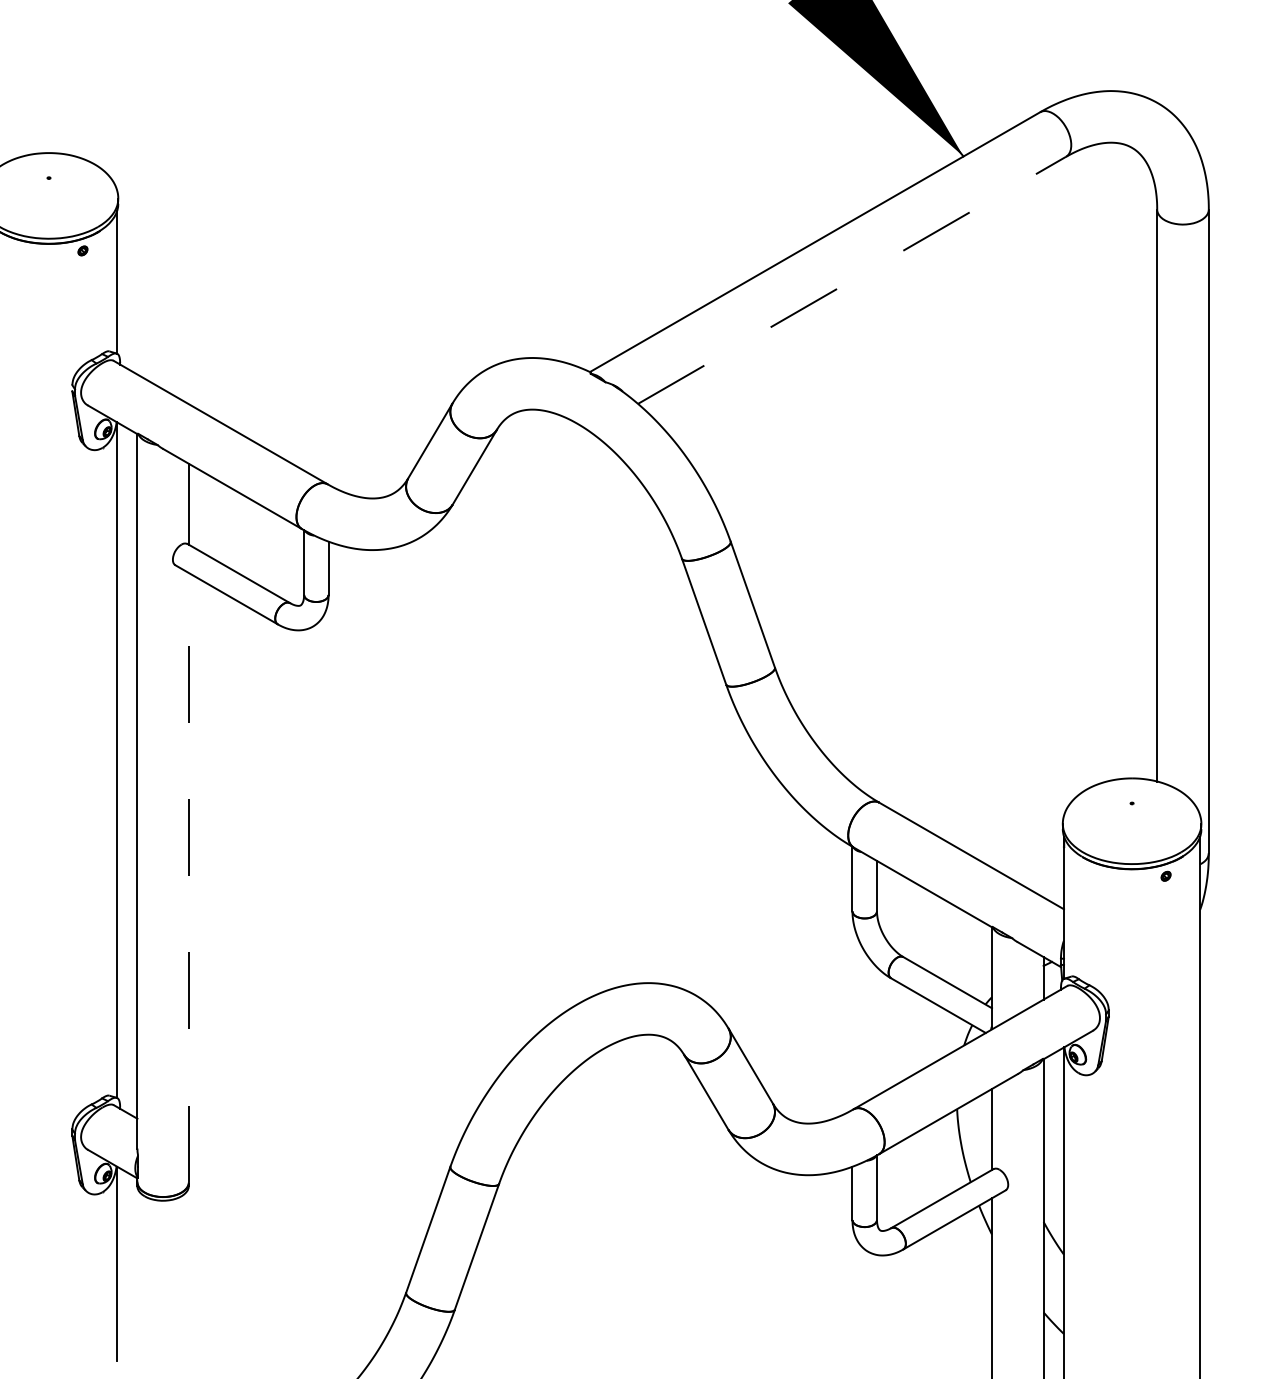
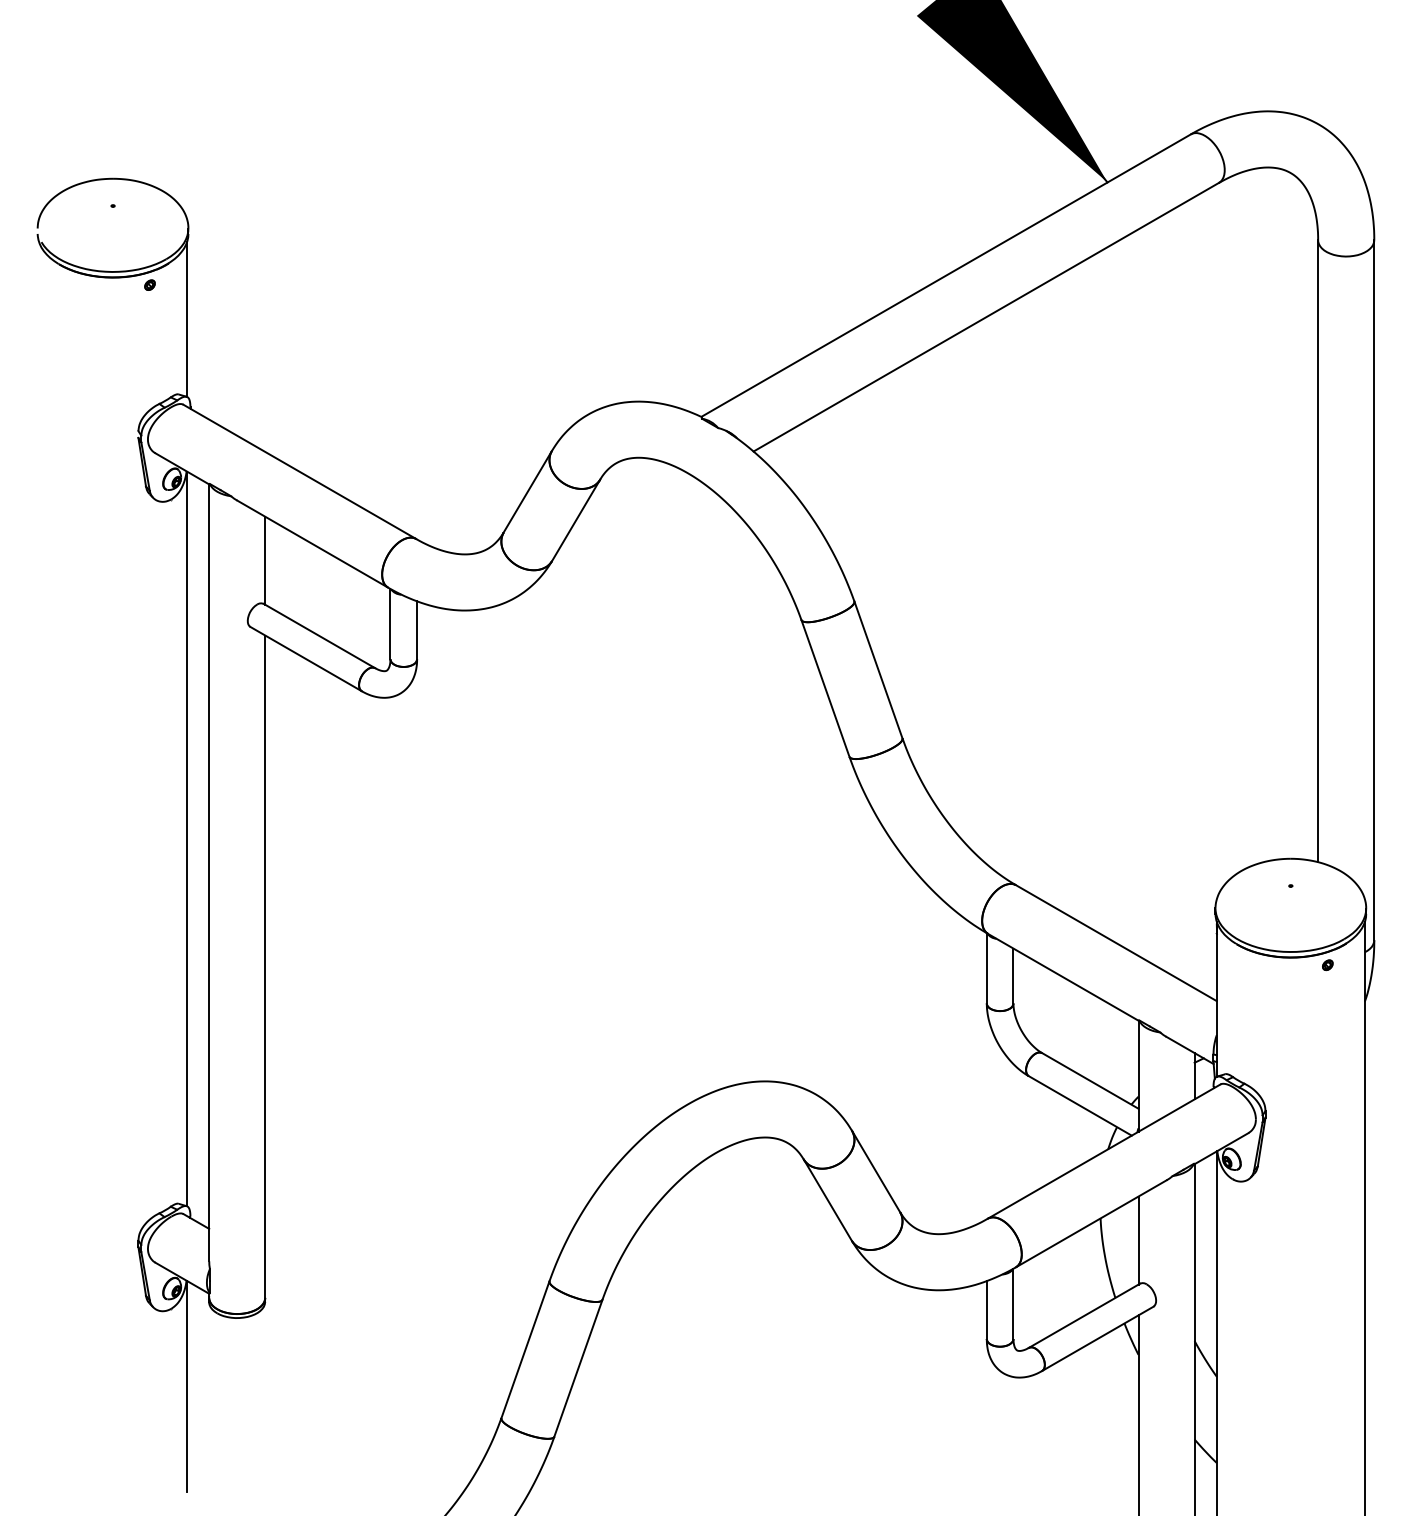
line: (852, 280) -> (986, 317), dashed -> solid
line: (189, 877) -> (265, 966), dashed -> solid

